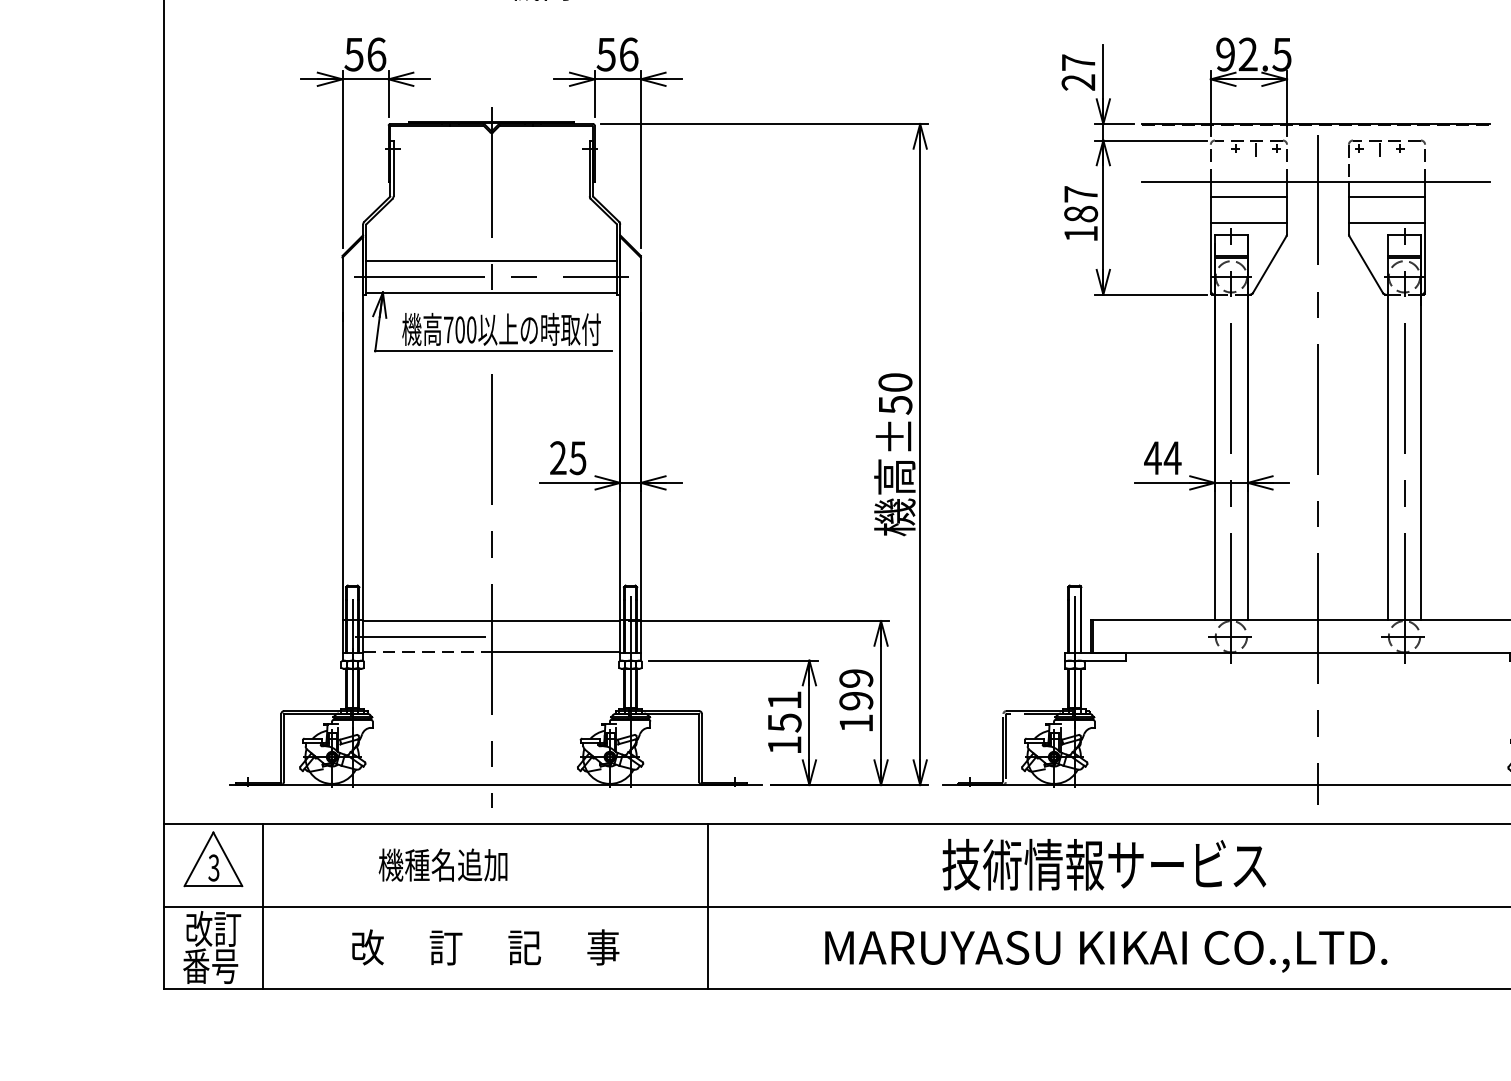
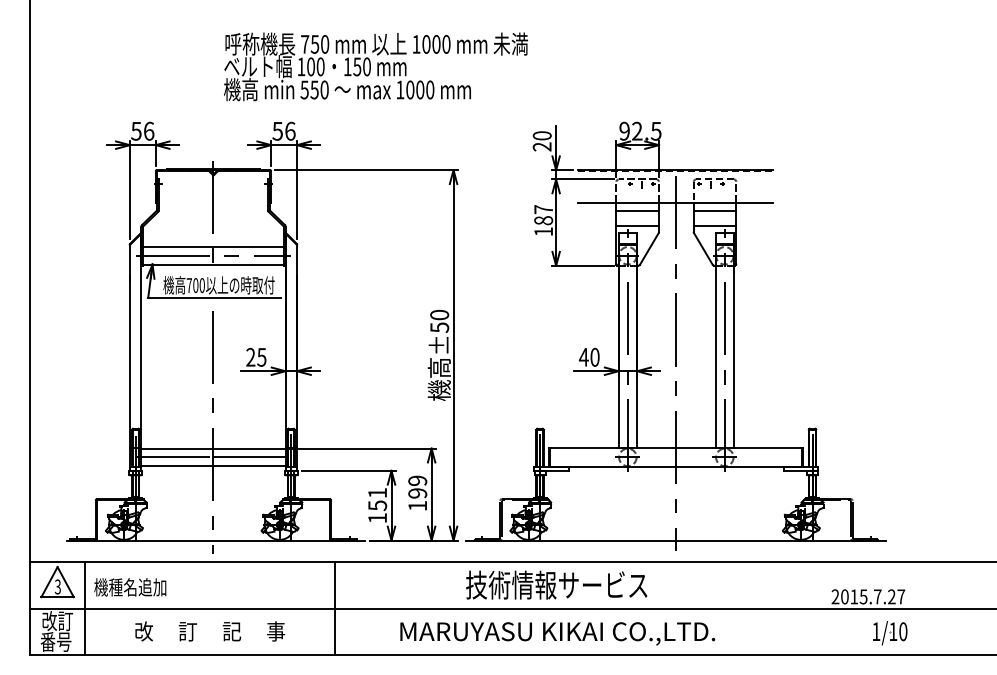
text: (1077, 62) -> (541, 135), 27 -> 20
text: (1171, 456) -> (594, 356), 44 -> 40
line: (559, 636) -> (251, 457), added
line: (427, 652) -> (177, 466), dashed -> solid
text: (443, 865) -> (130, 587), moved

